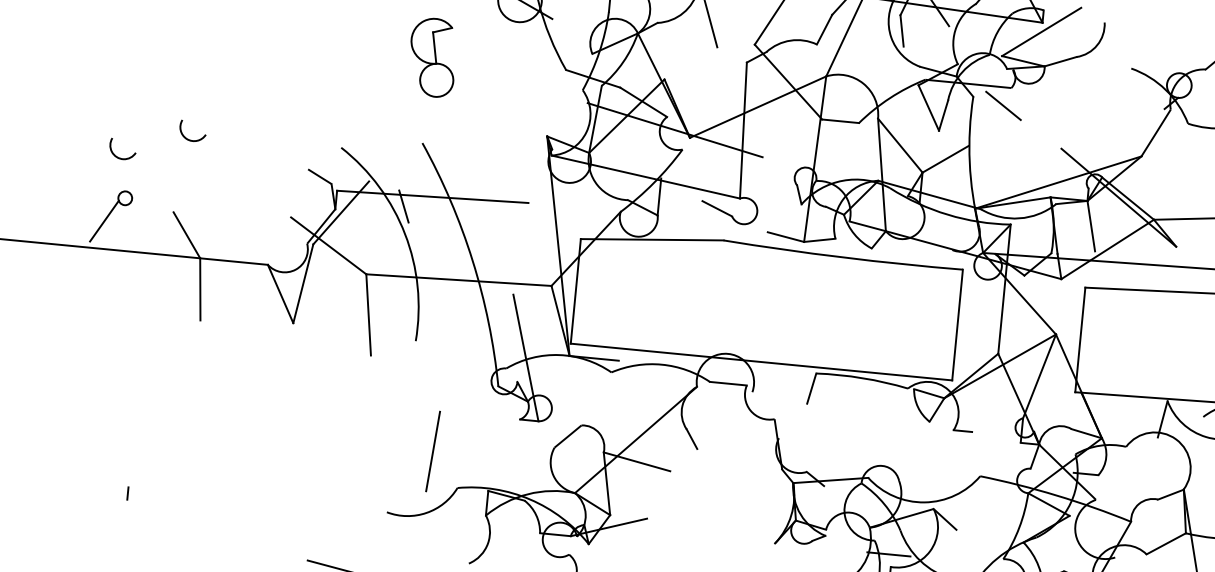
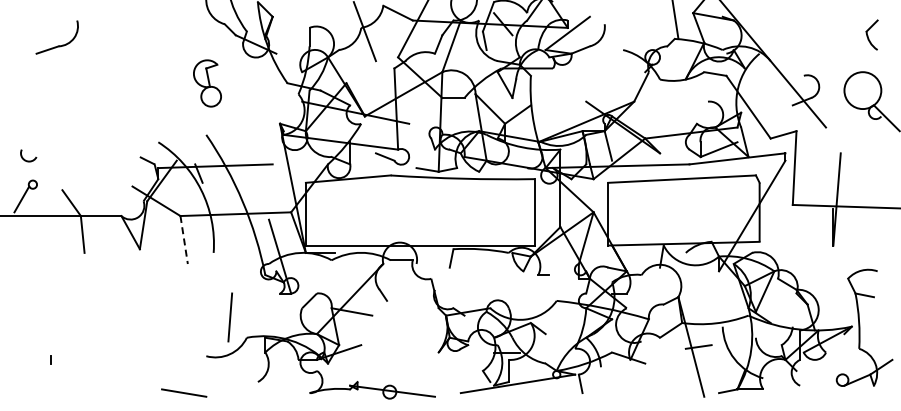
line: (1003, 105) -> (549, 79), removed
arc: (184, 134) -> (64, 143), removed
line: (369, 315) -> (184, 240), solid -> dashed

